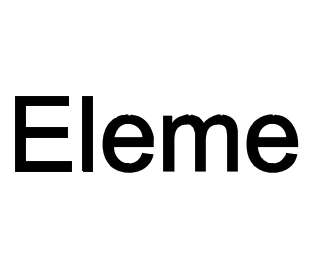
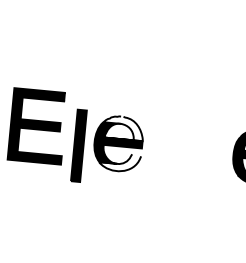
fill: (131, 126) -> (123, 127), removed
part: (87, 133) -> (78, 145), moved
part: (200, 142) -> (188, 149), removed
fill: (131, 162) -> (119, 162), removed

